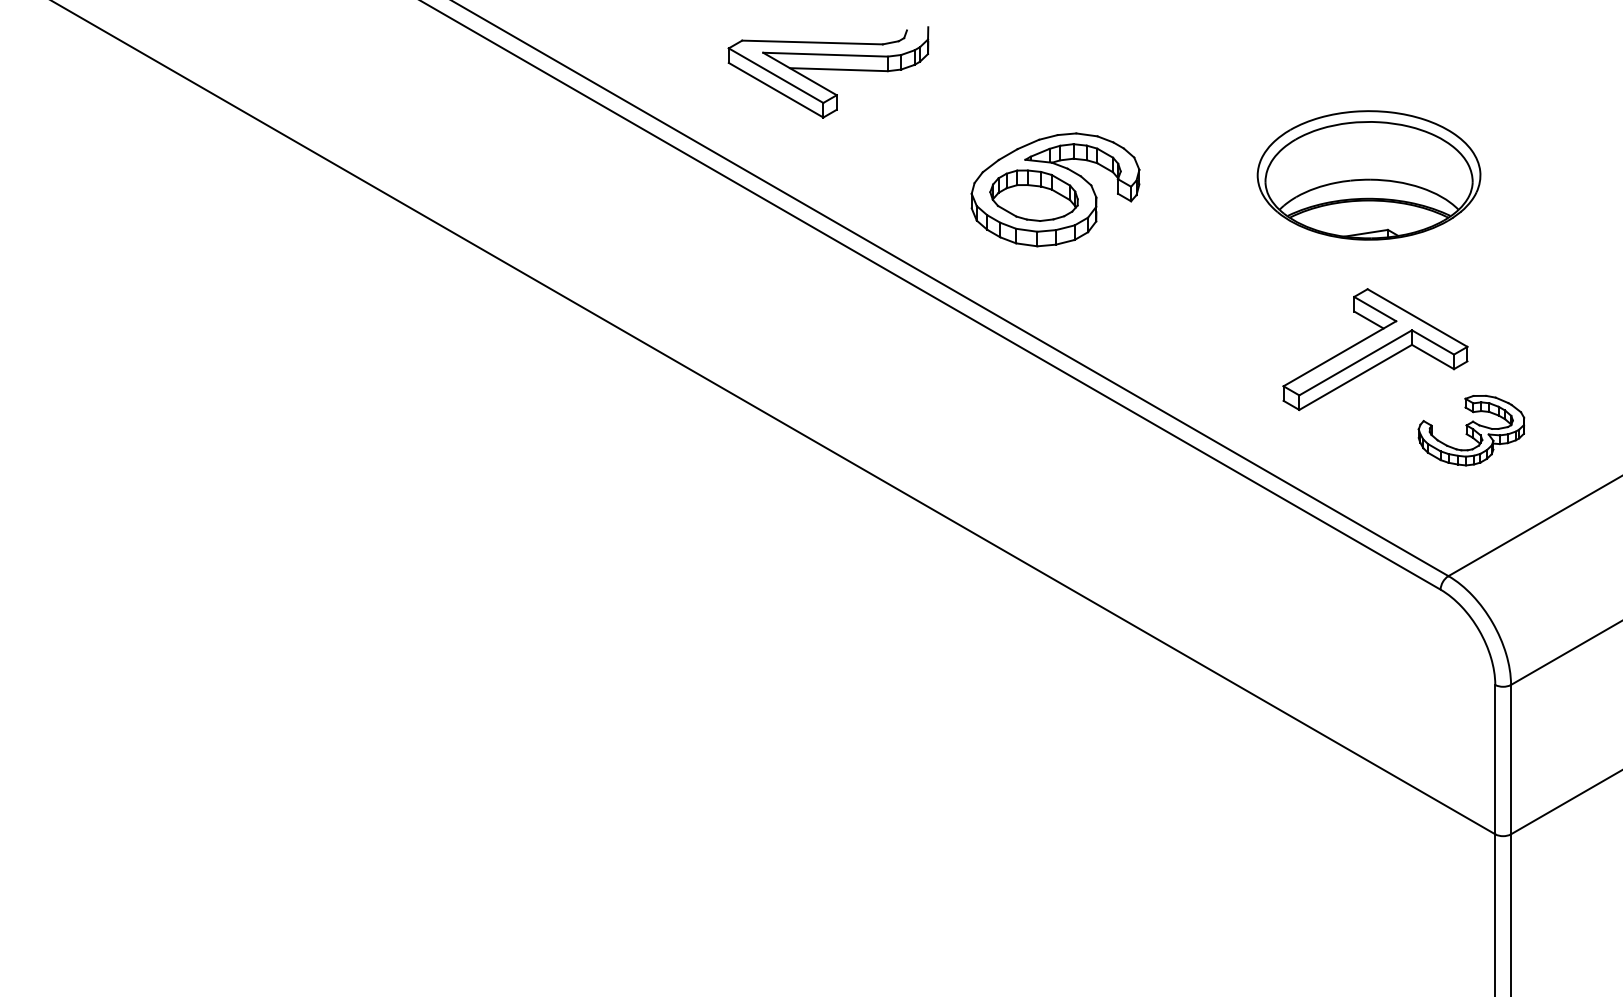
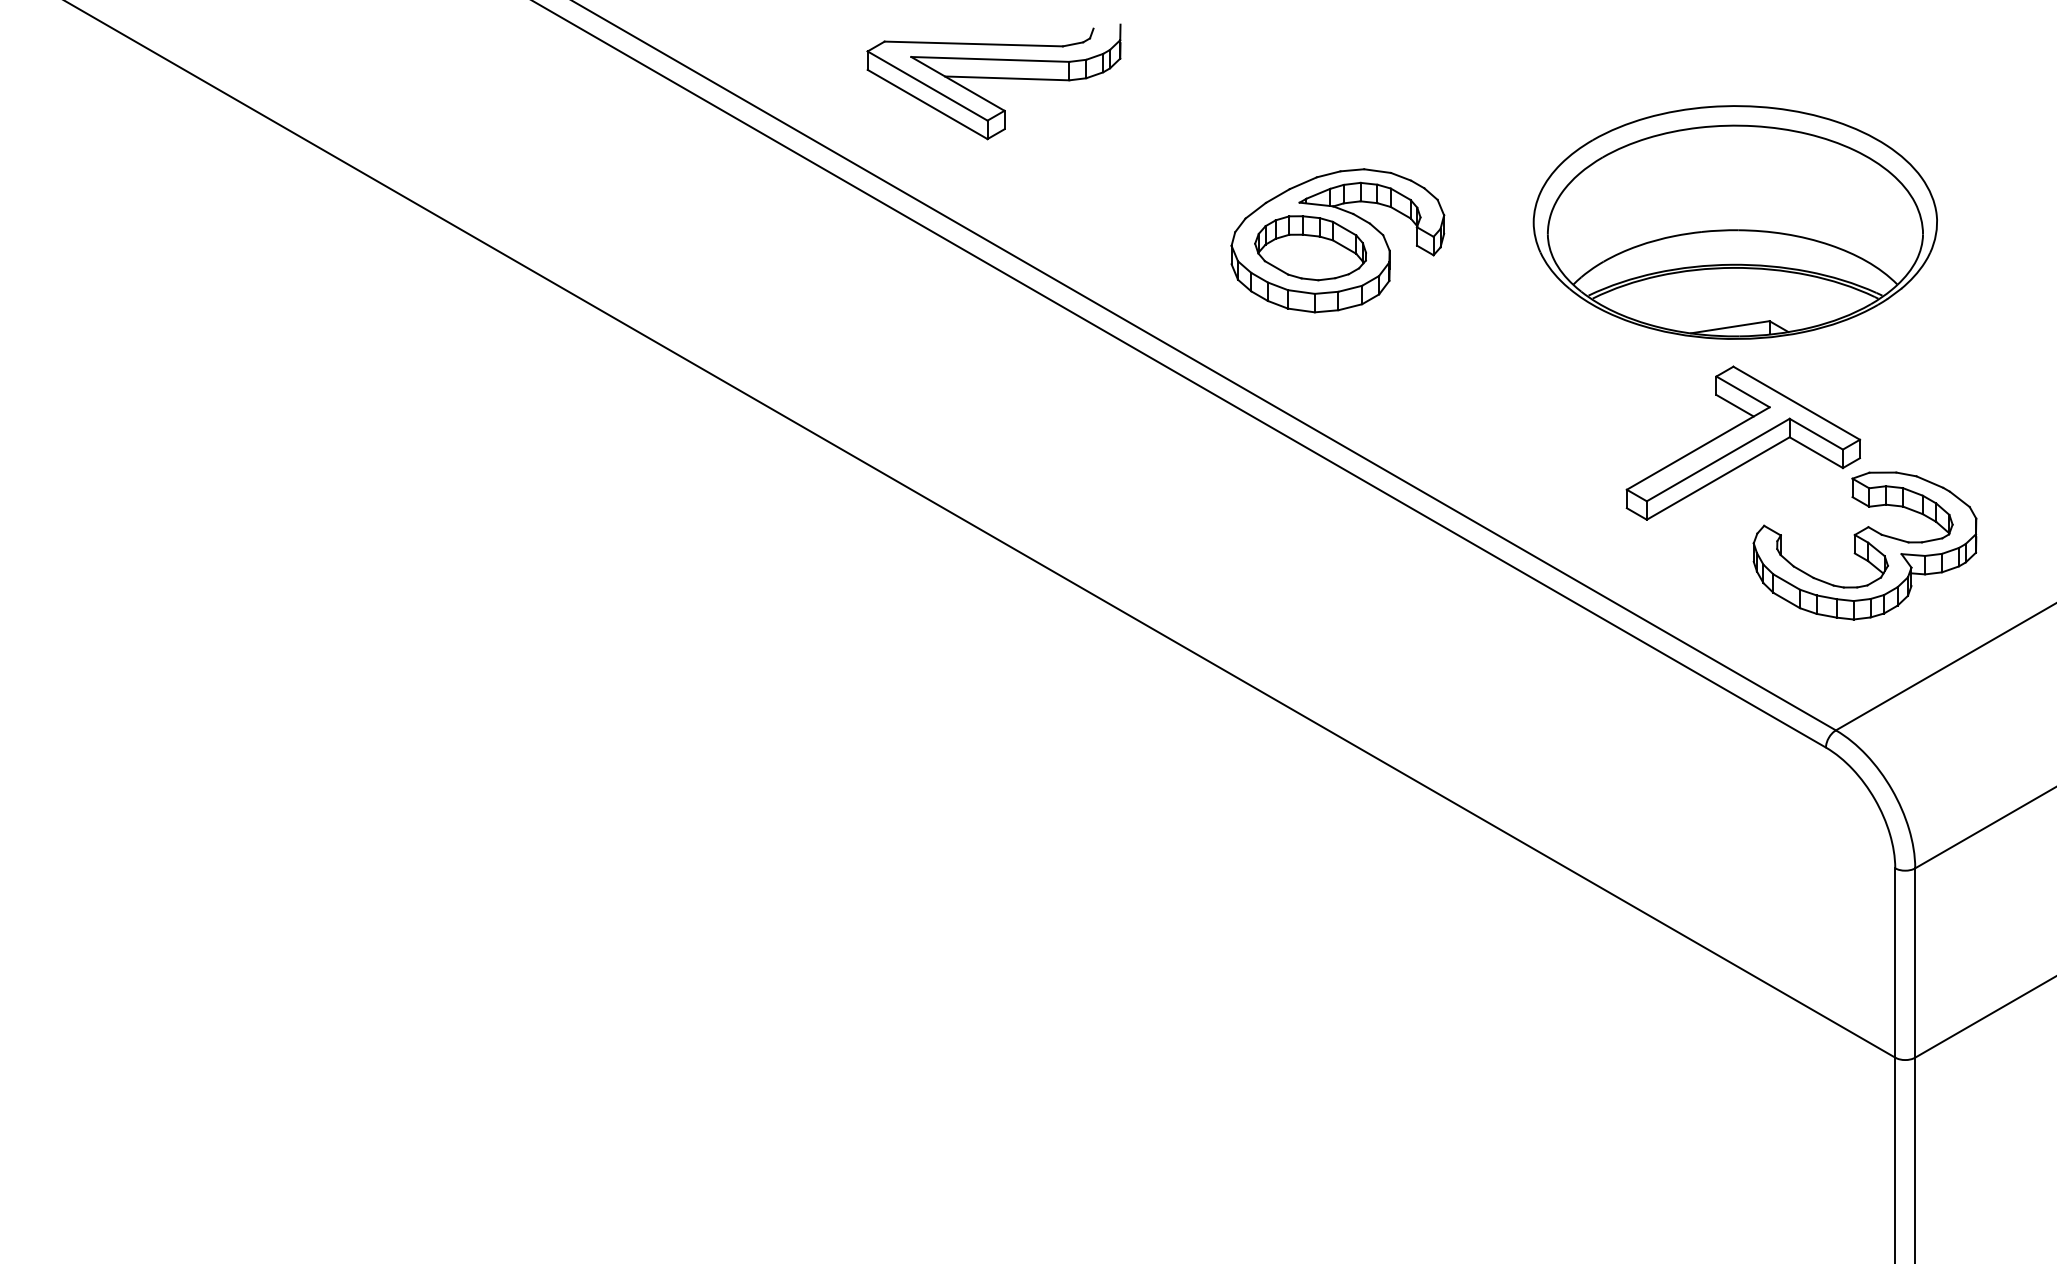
part: (828, 72) -> (993, 81), moved
part: (1368, 175) -> (1734, 222), size x1.43
part: (1471, 430) -> (1864, 545), size x1.67

